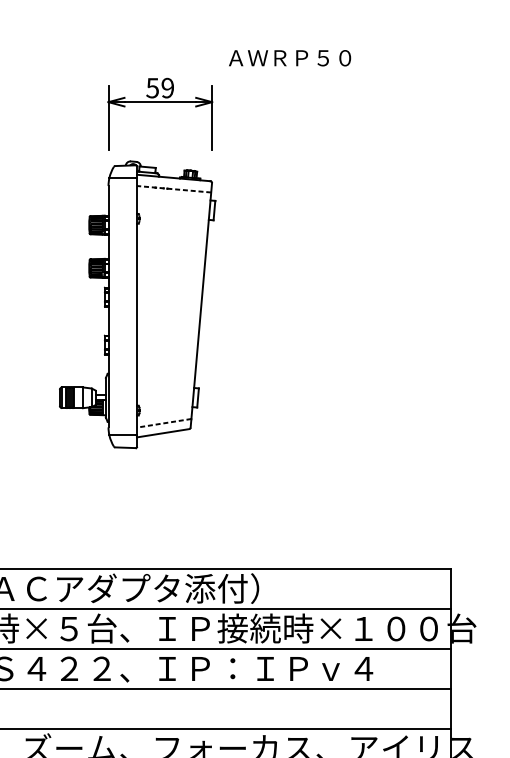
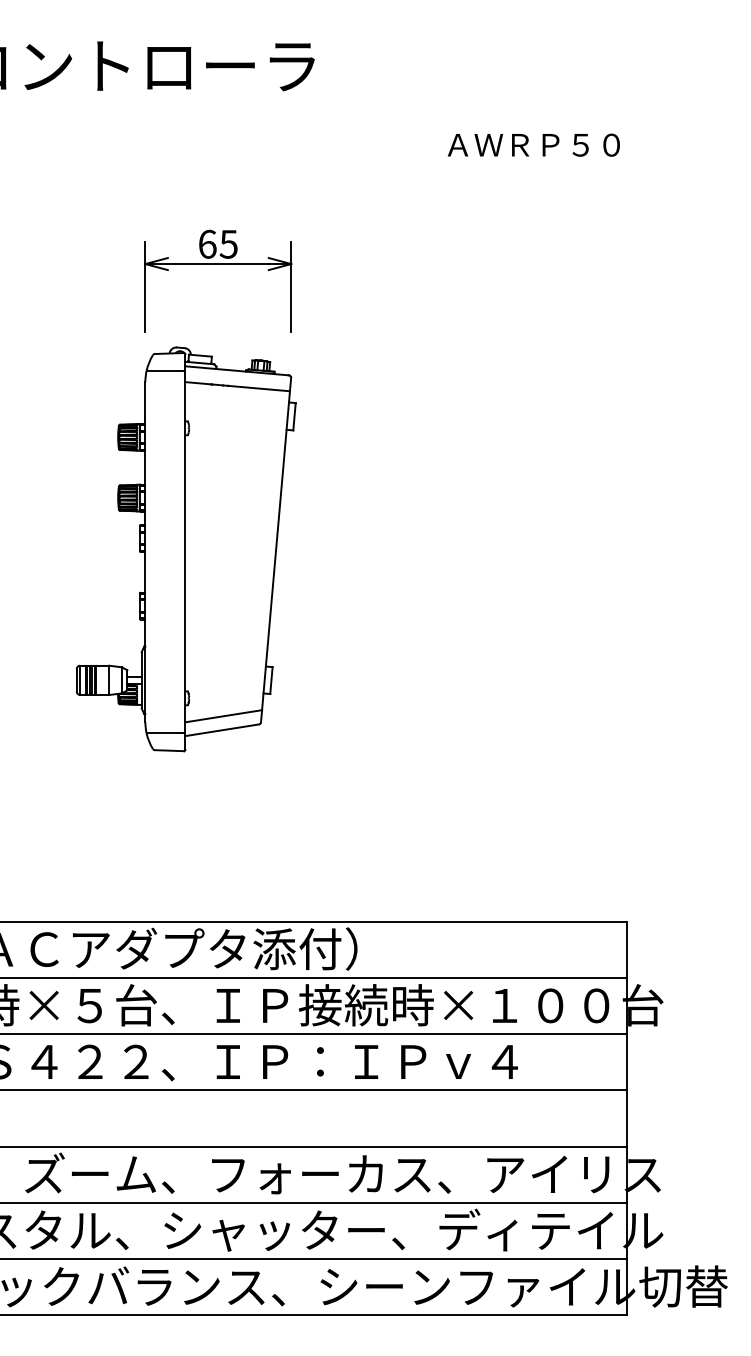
text: (289, 57) -> (533, 144), moved
text: (159, 87) -> (217, 243), 59 -> 65
line: (173, 189) -> (237, 386), dashed -> solid
line: (164, 423) -> (223, 716), dashed -> solid

